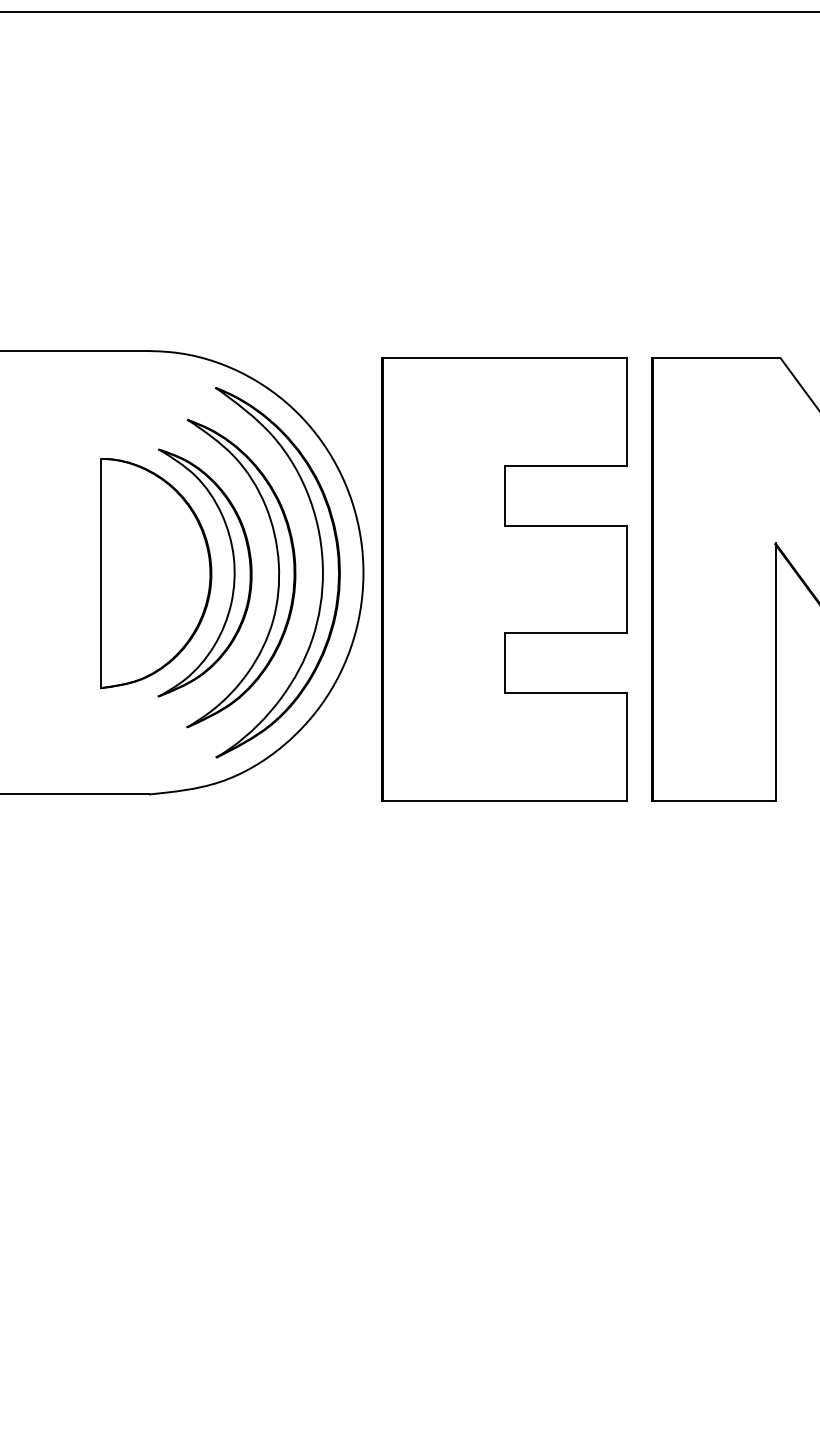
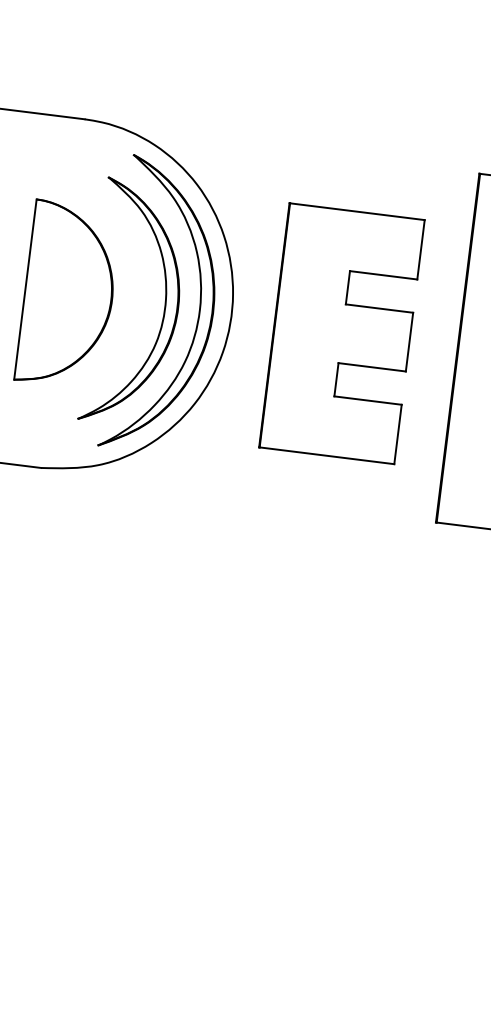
part: (233, 572) -> (129, 301), removed
part: (504, 579) -> (341, 333), size x0.7

